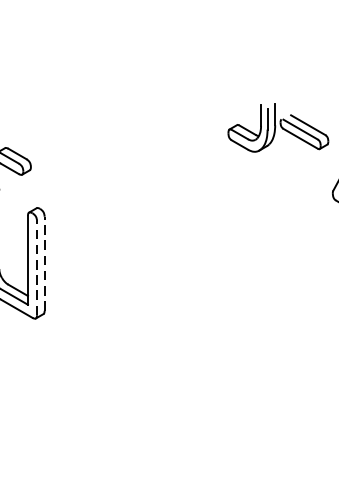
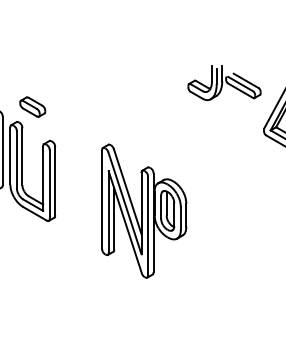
line: (45, 262) -> (55, 180), dashed -> solid
line: (36, 266) -> (49, 183), dashed -> solid
part: (167, 304) -> (144, 210), added

